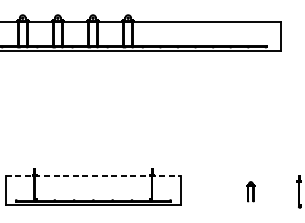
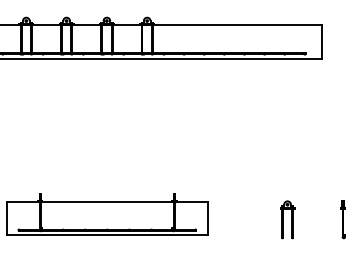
line: (93, 175) -> (107, 201), dashed -> solid
part: (250, 191) -> (287, 219), size x1.67

